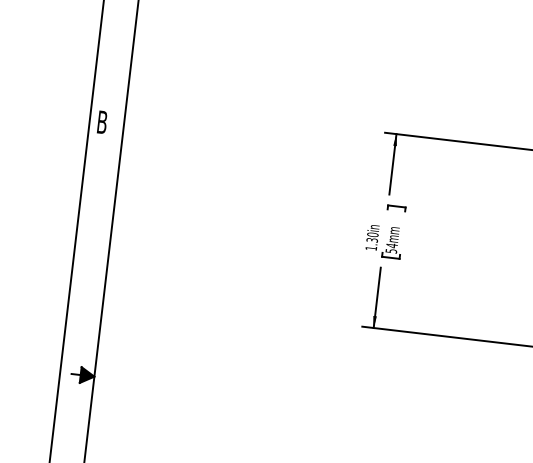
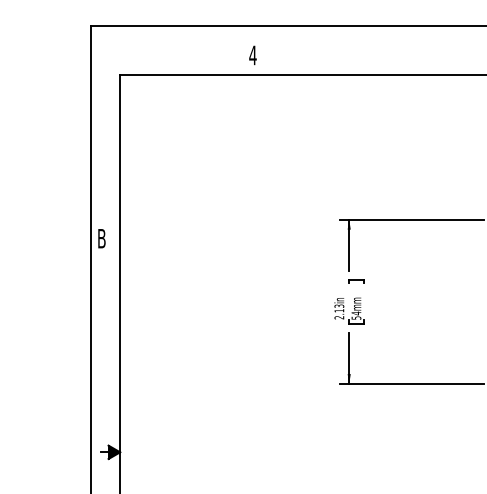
text: (372, 241) -> (339, 311), 1.30in -> 2.13in

